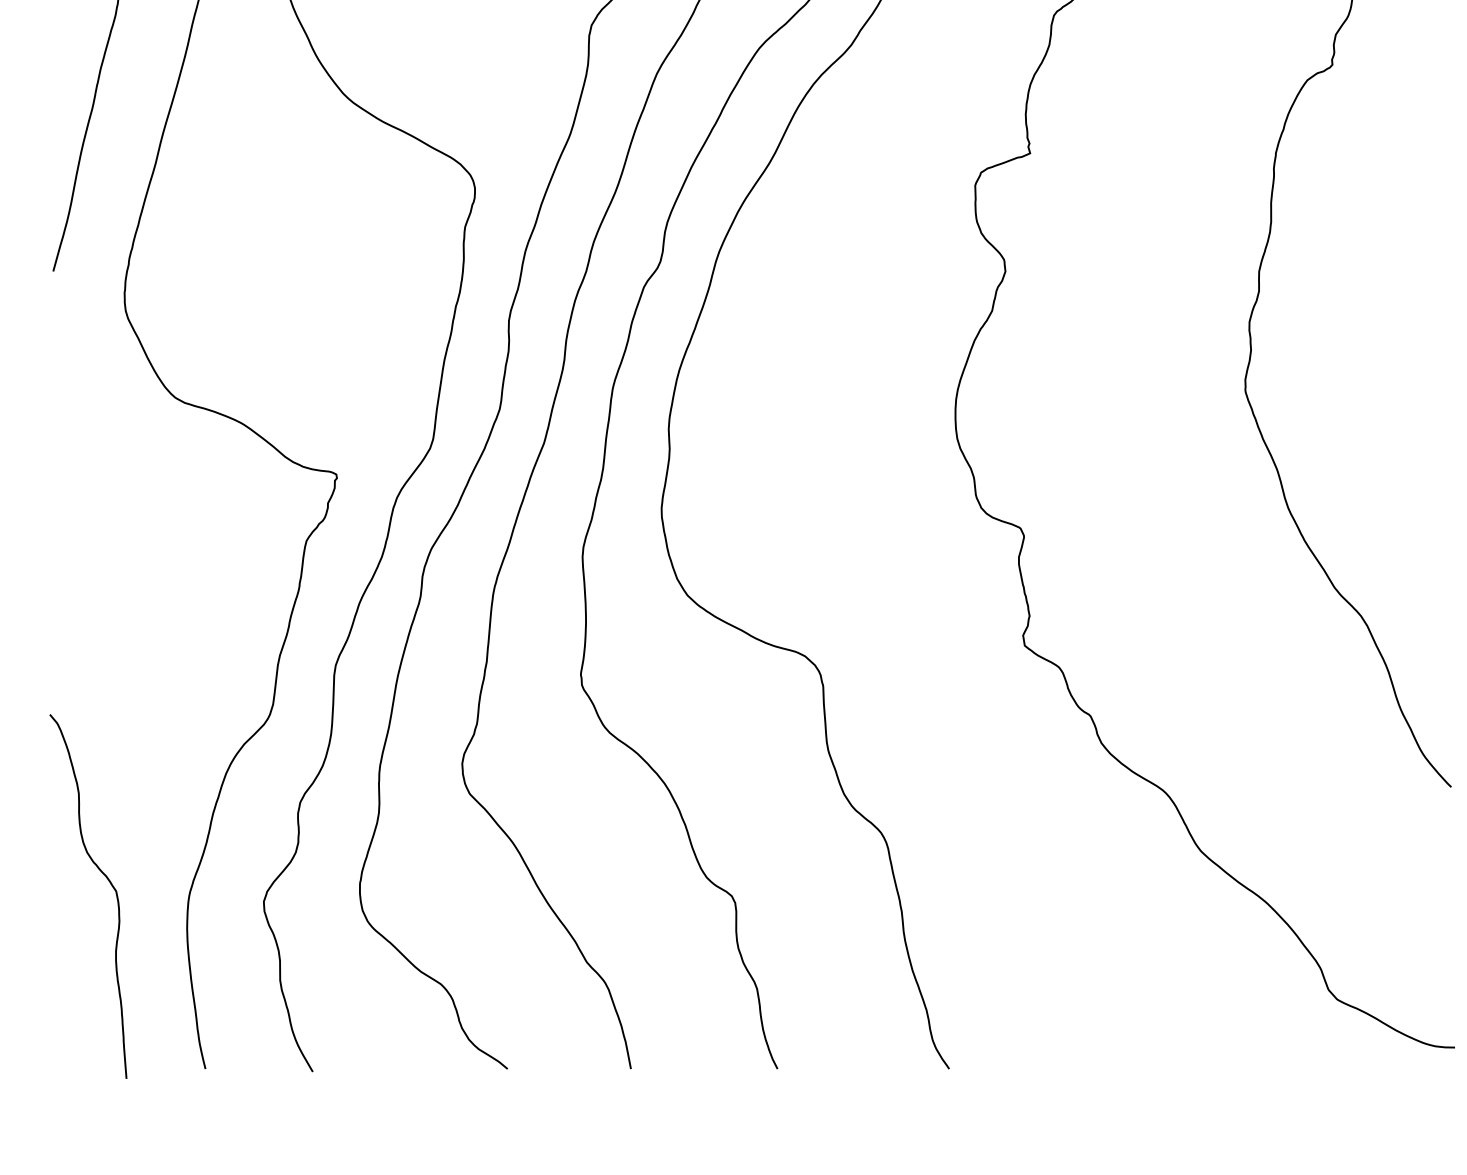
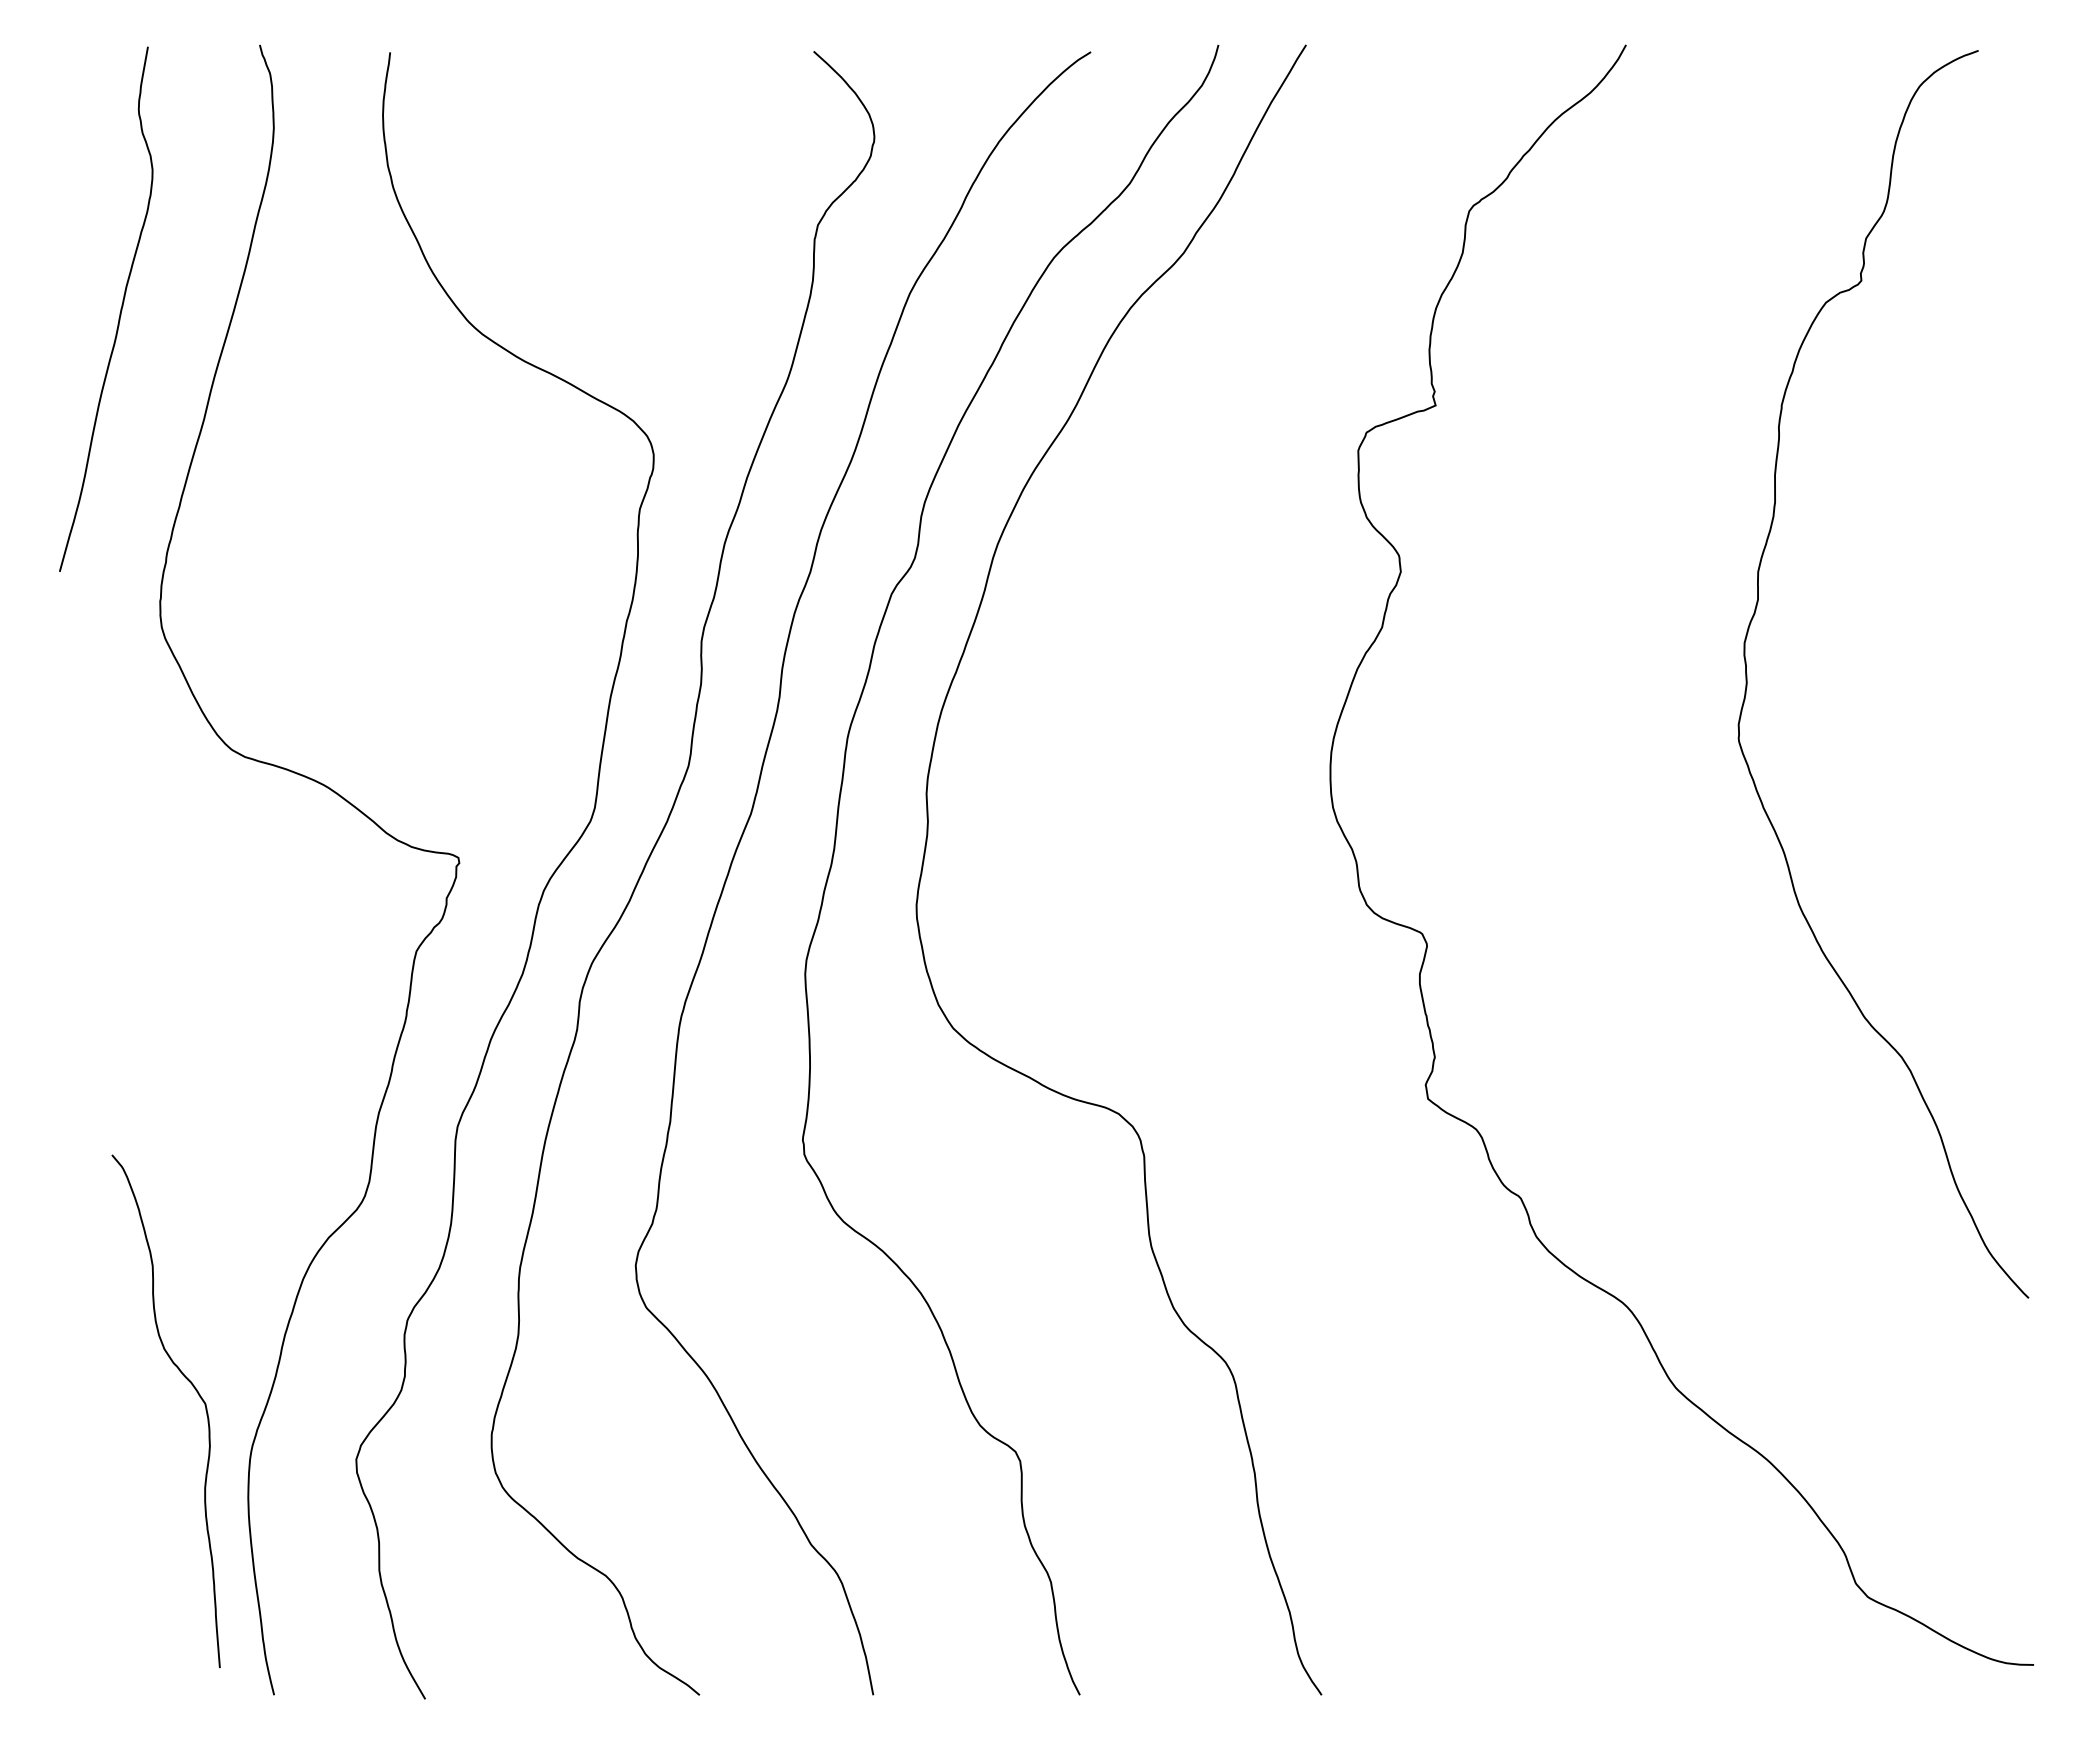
curve: (109, 883) -> (196, 1392), moved

